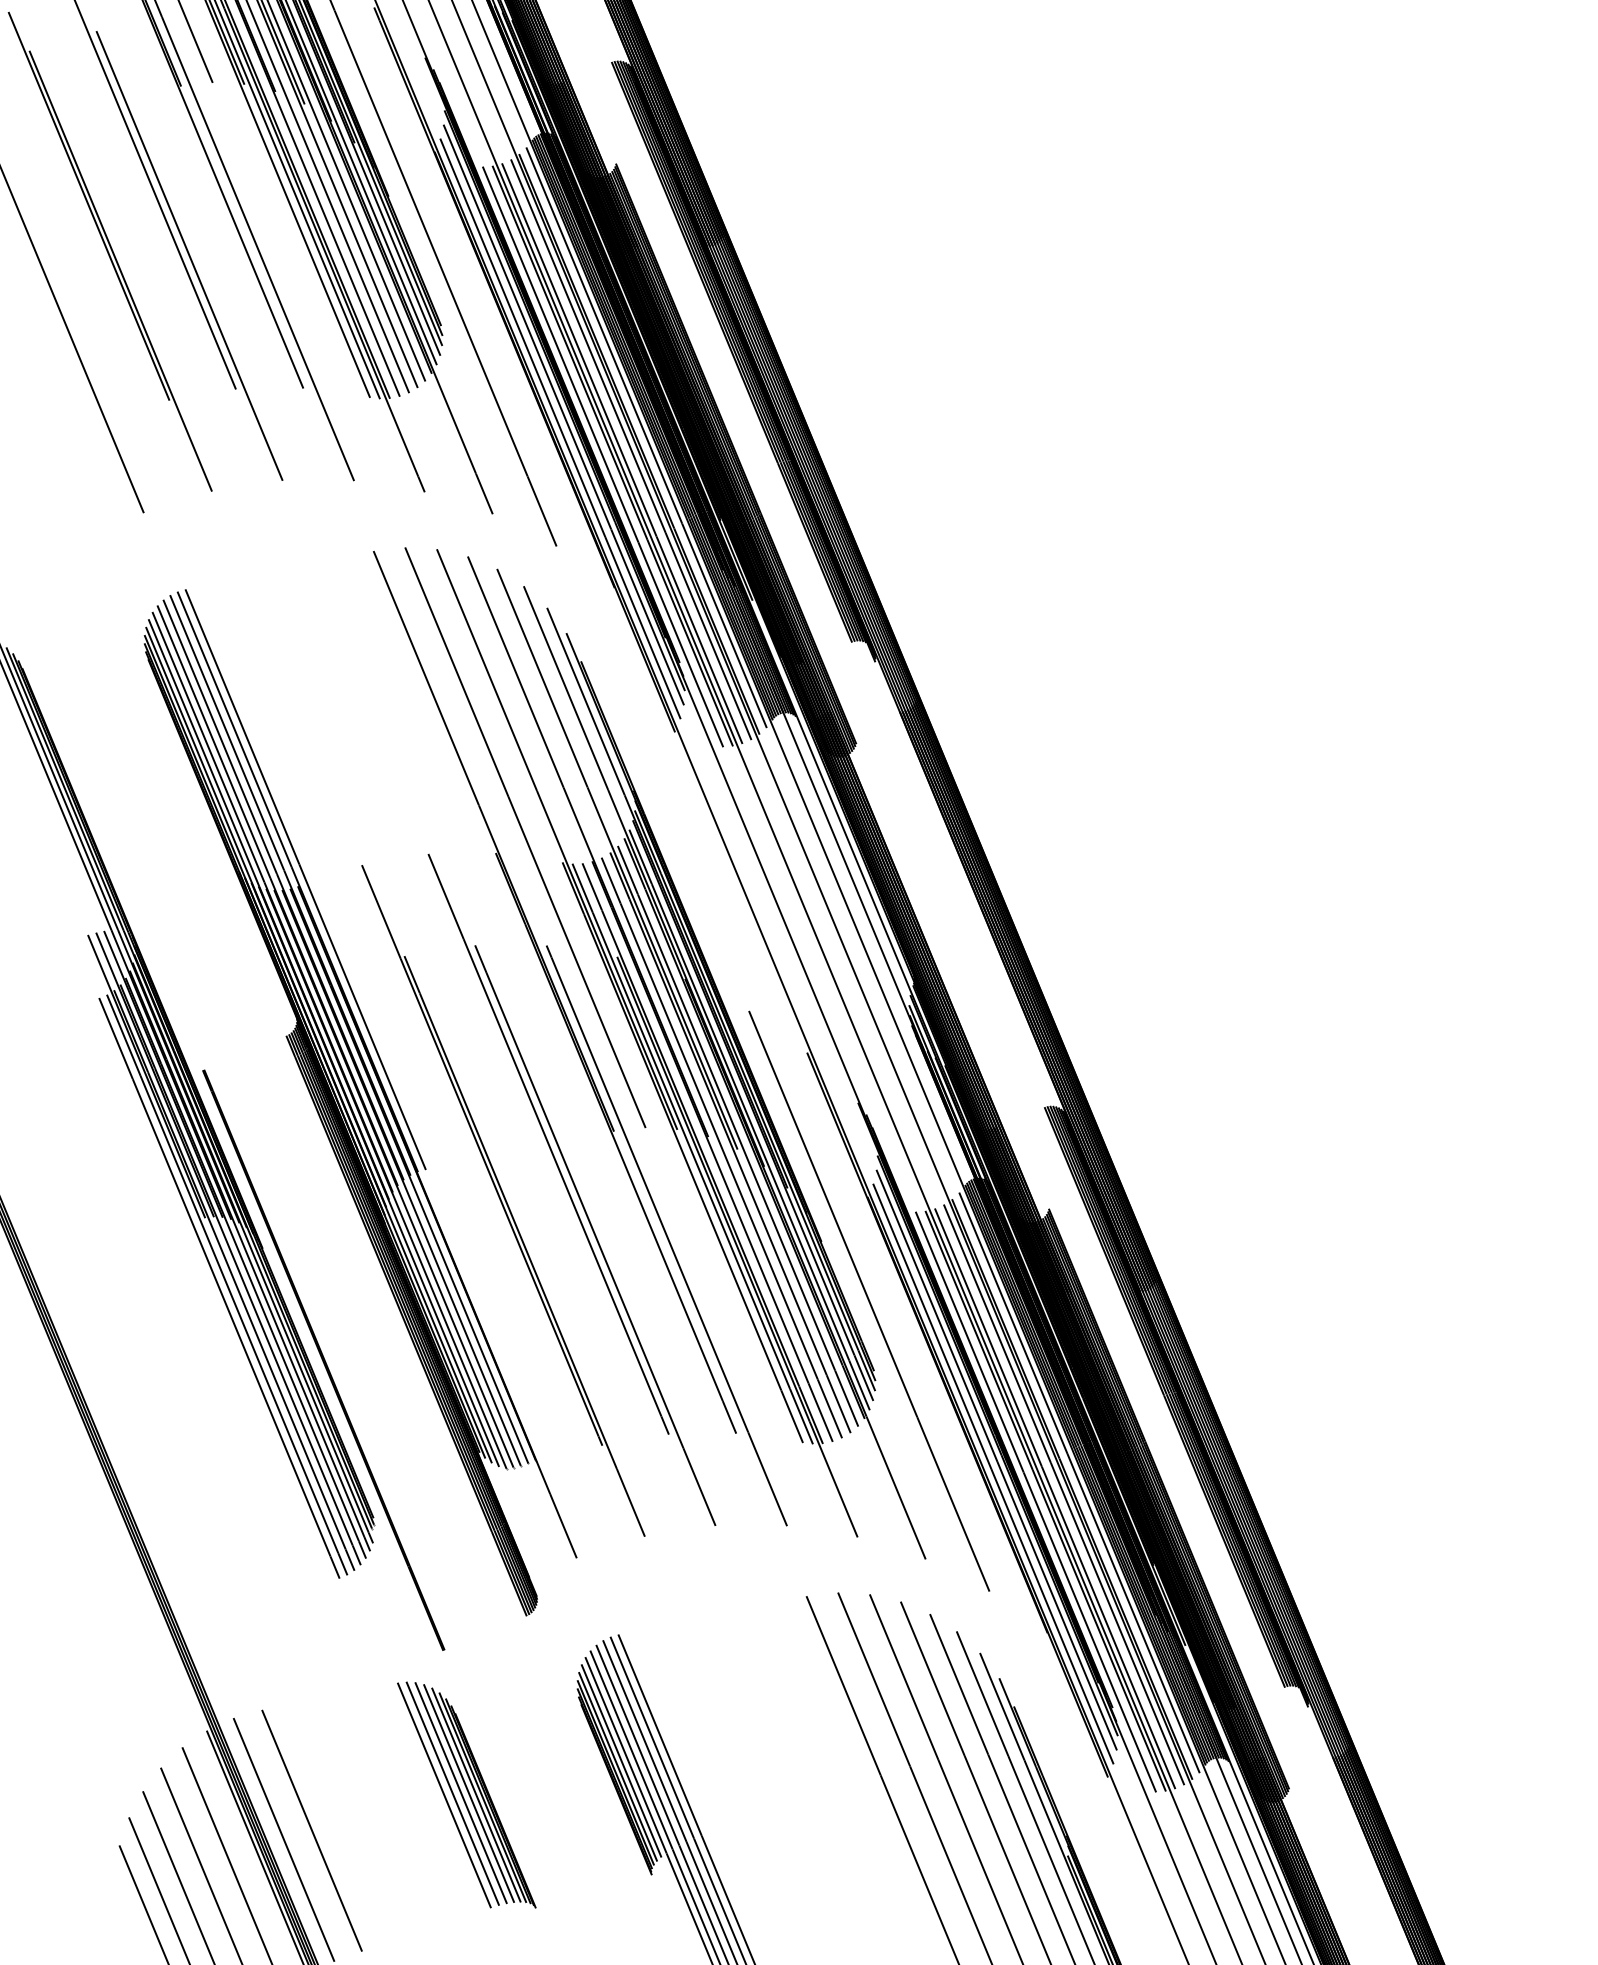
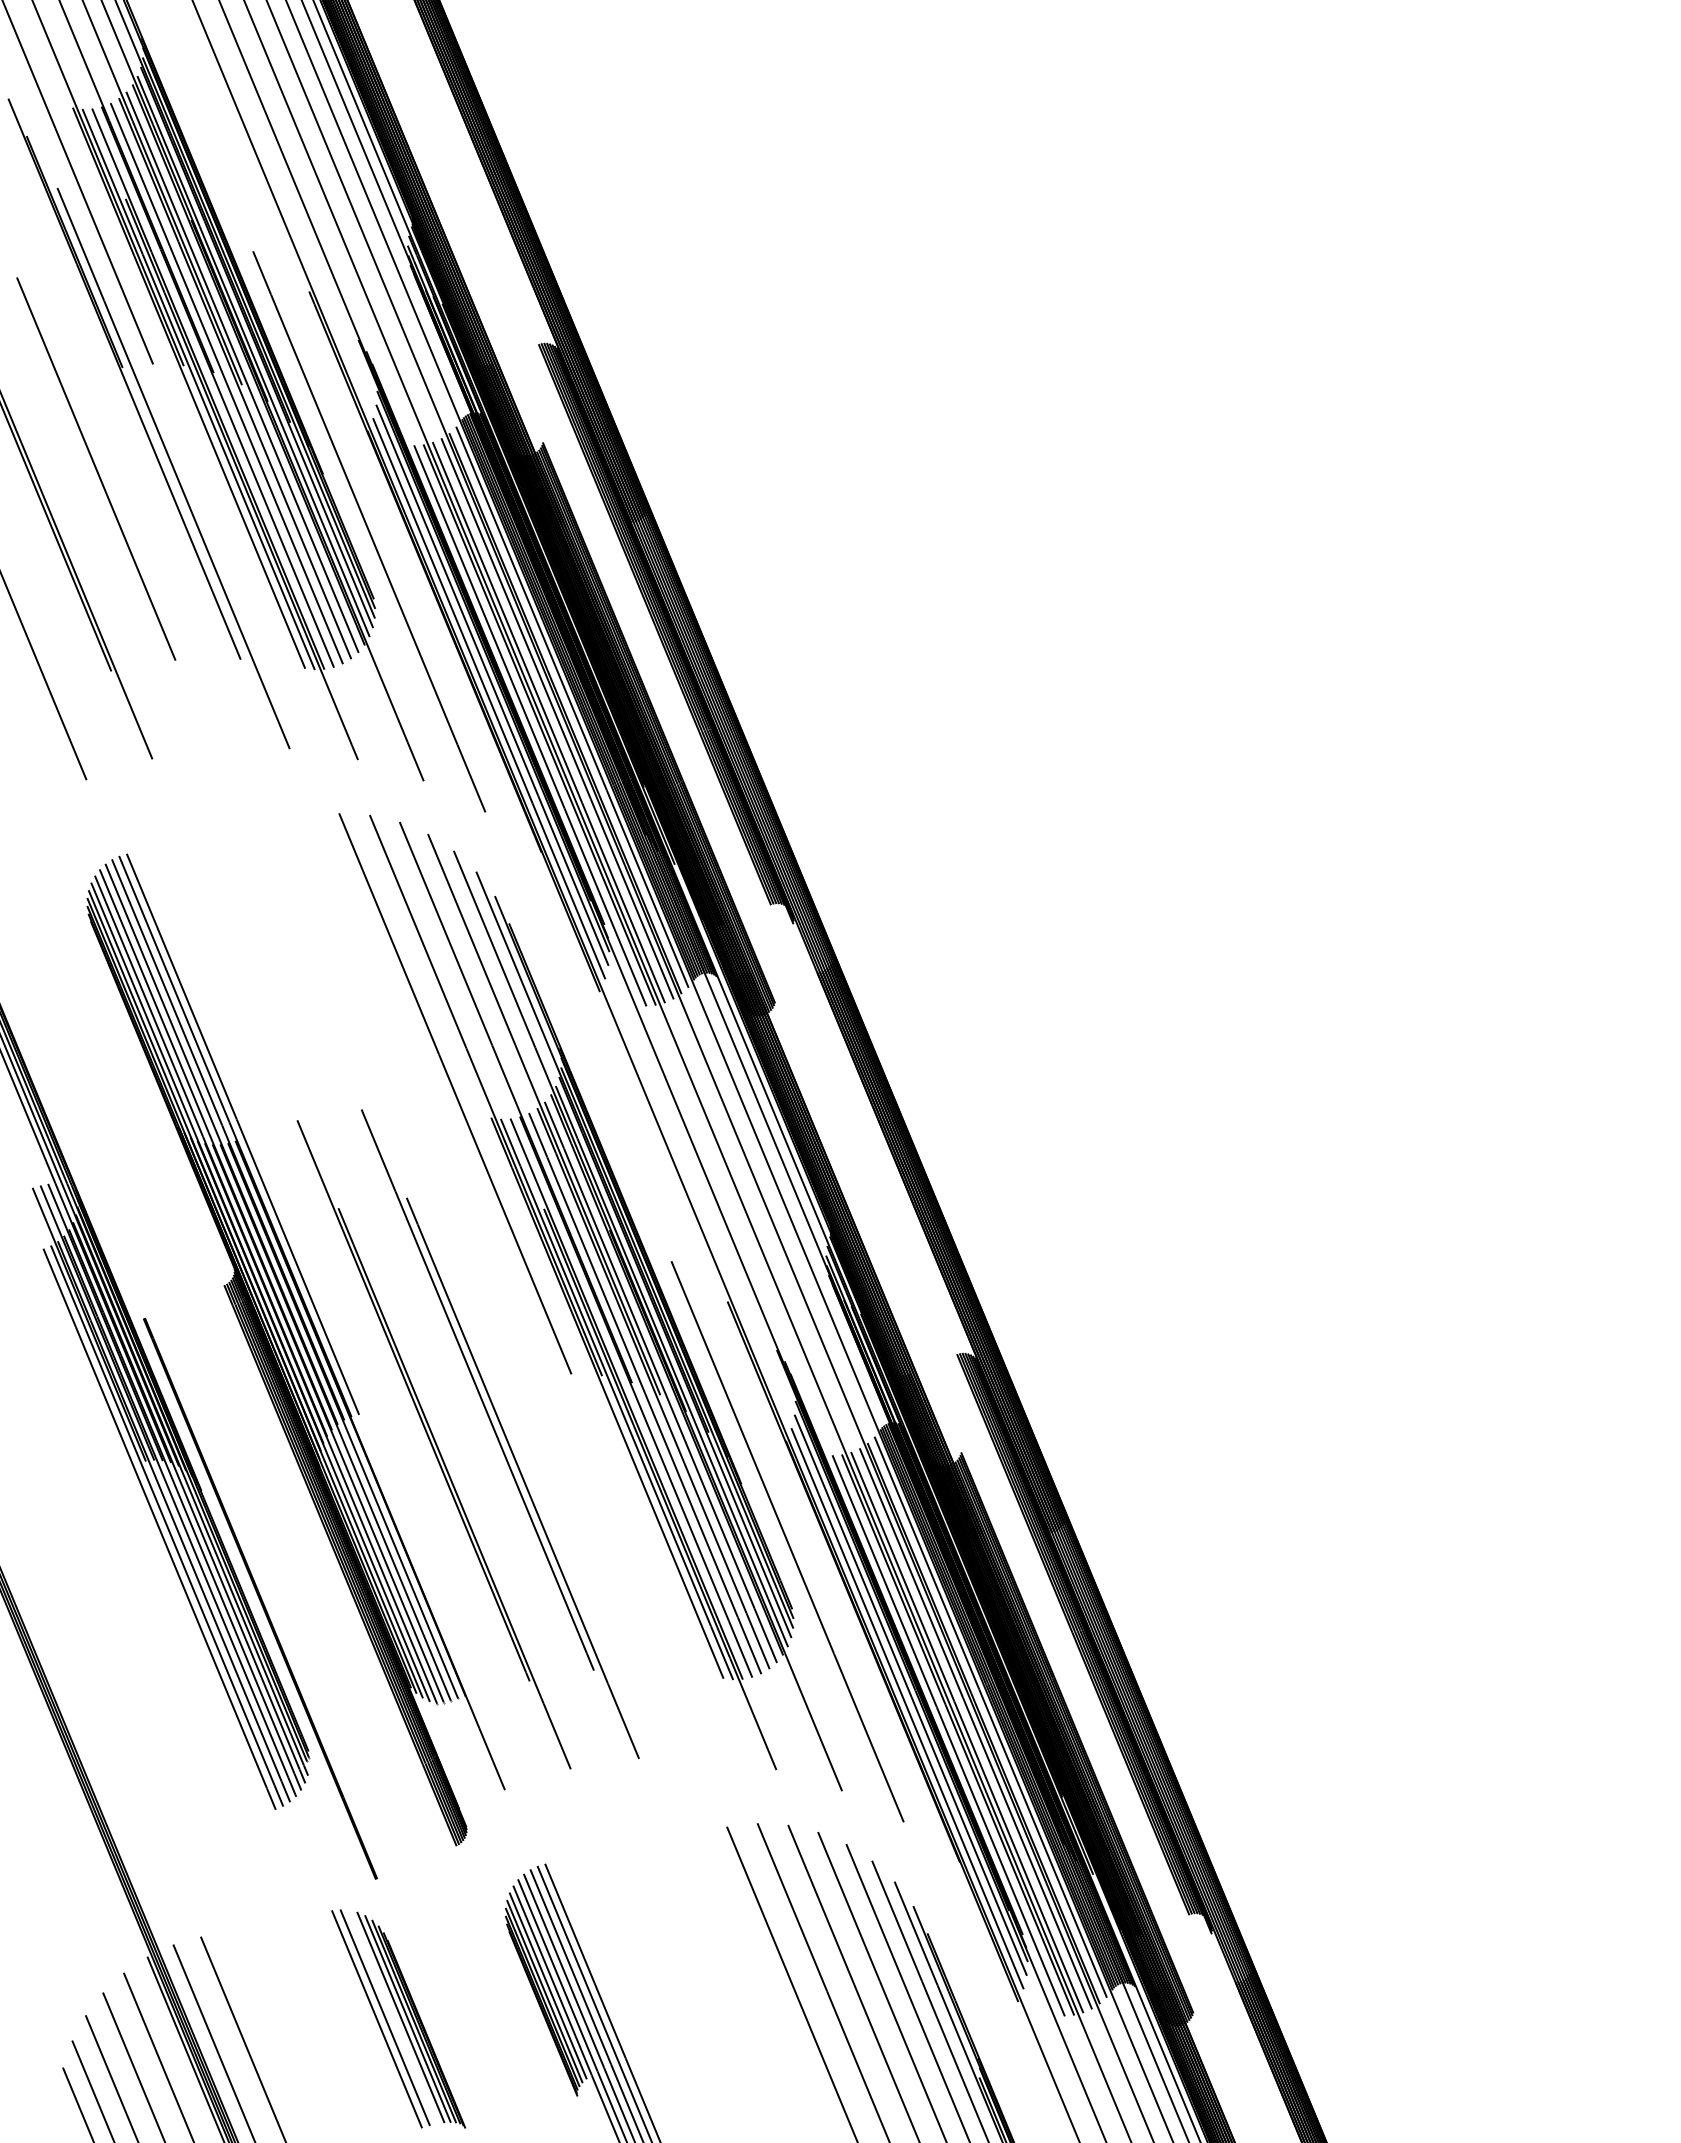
line: (189, 255) -> (130, 531), removed
part: (580, 1038) -> (508, 1287), removed
line: (460, 1792) -> (392, 2016), removed

